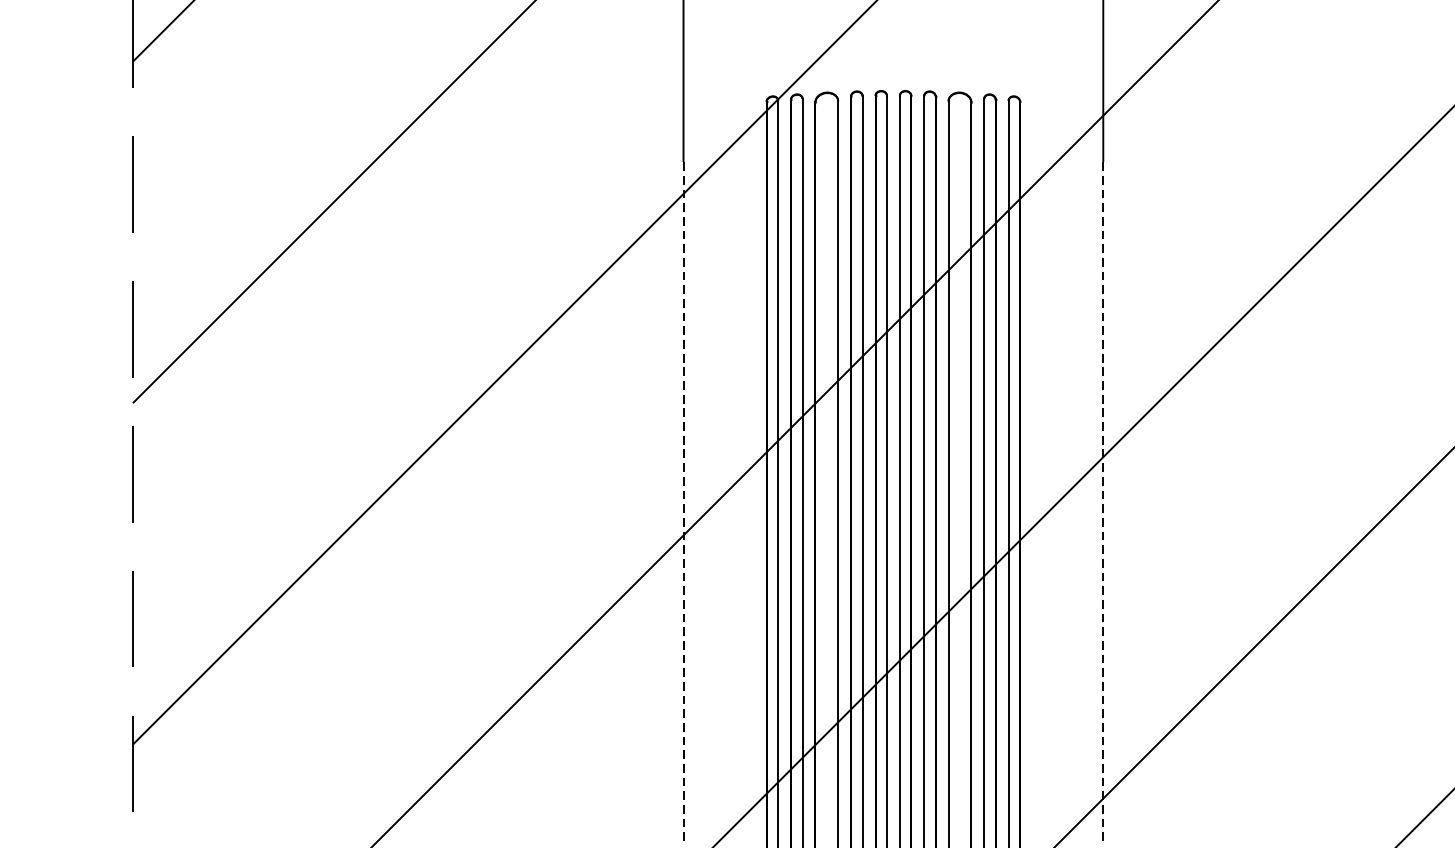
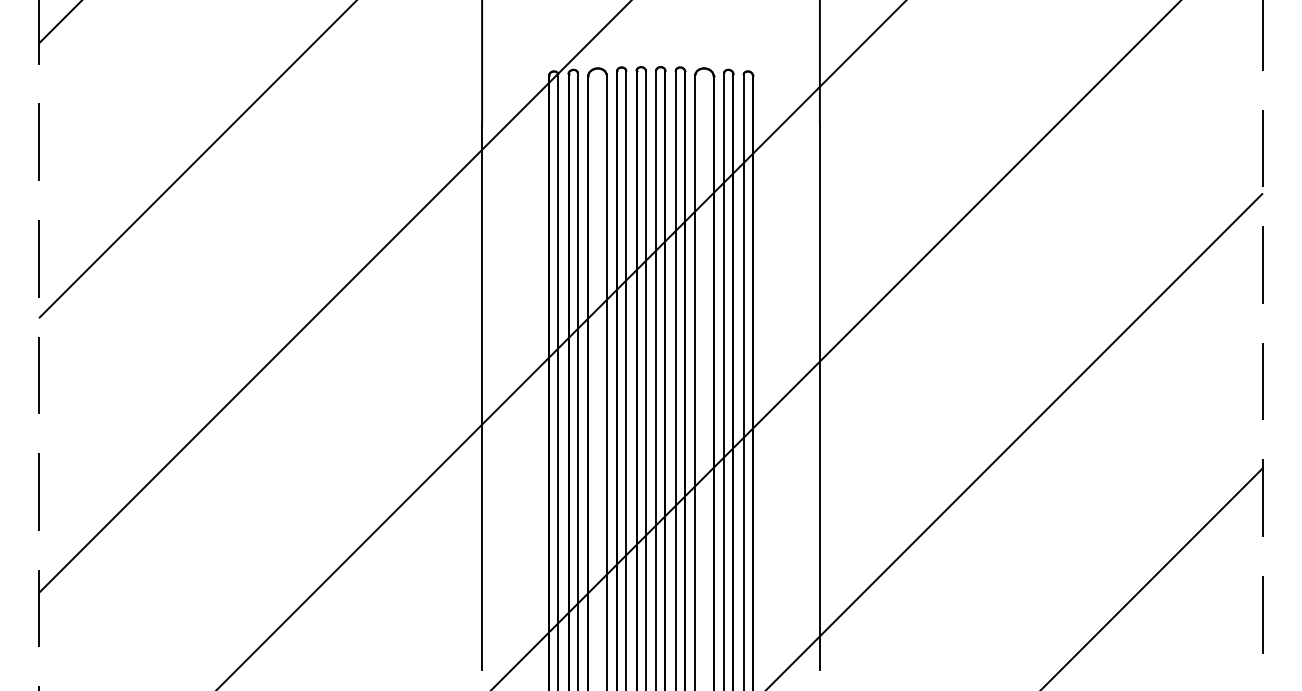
line: (684, 500) -> (482, 396), dashed -> solid
line: (1102, 500) -> (819, 396), dashed -> solid

